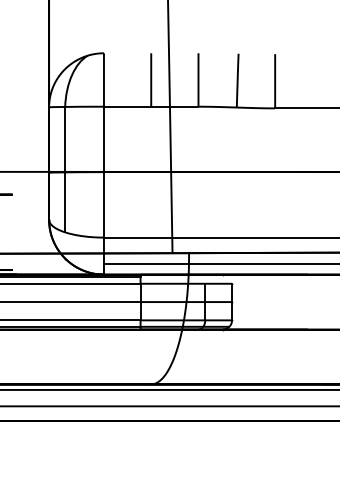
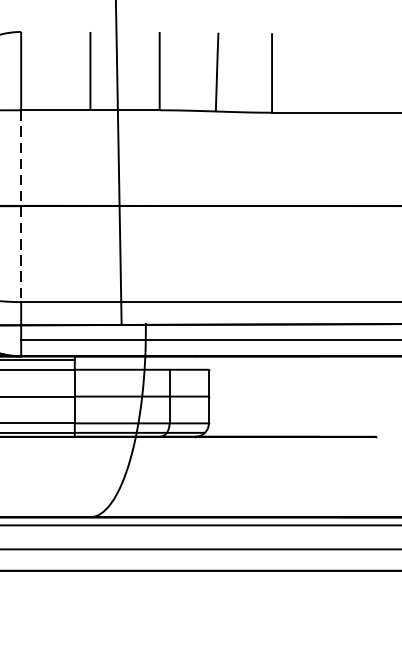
line: (103, 172) -> (20, 206), solid -> dashed

